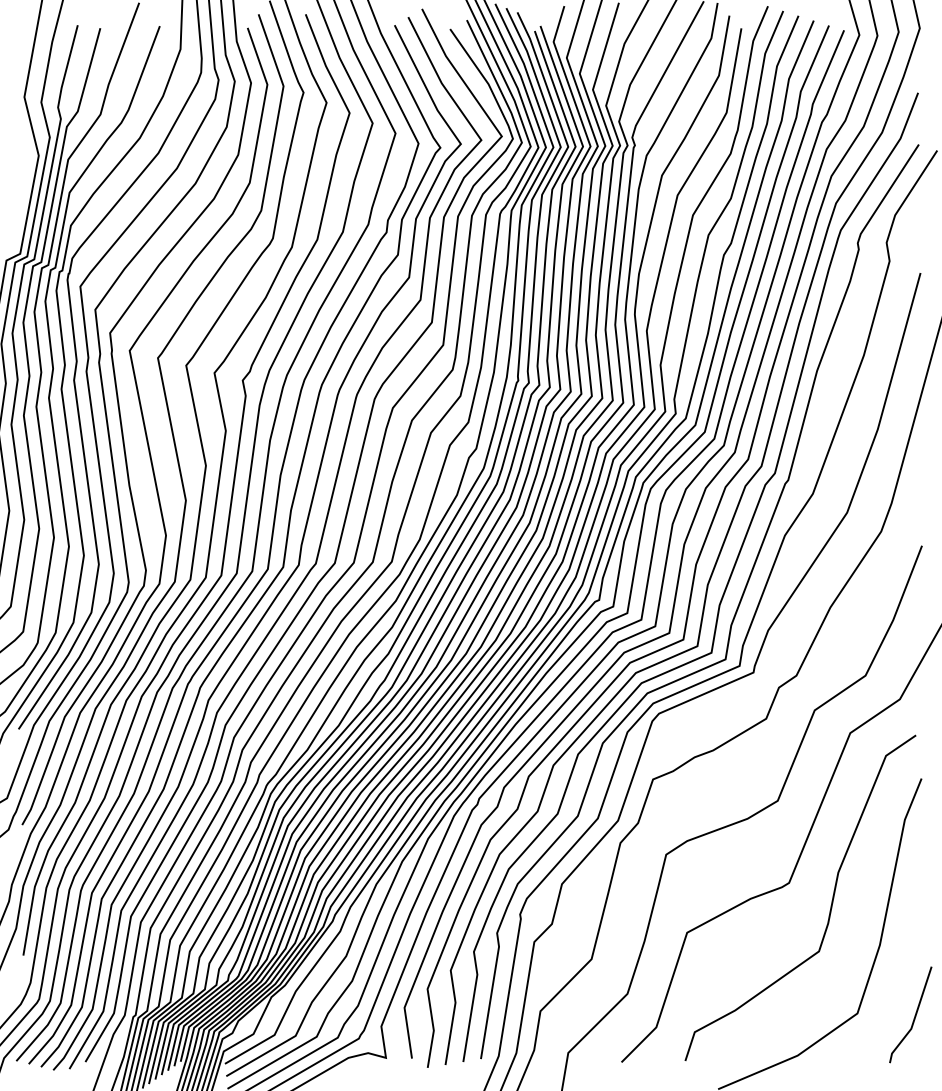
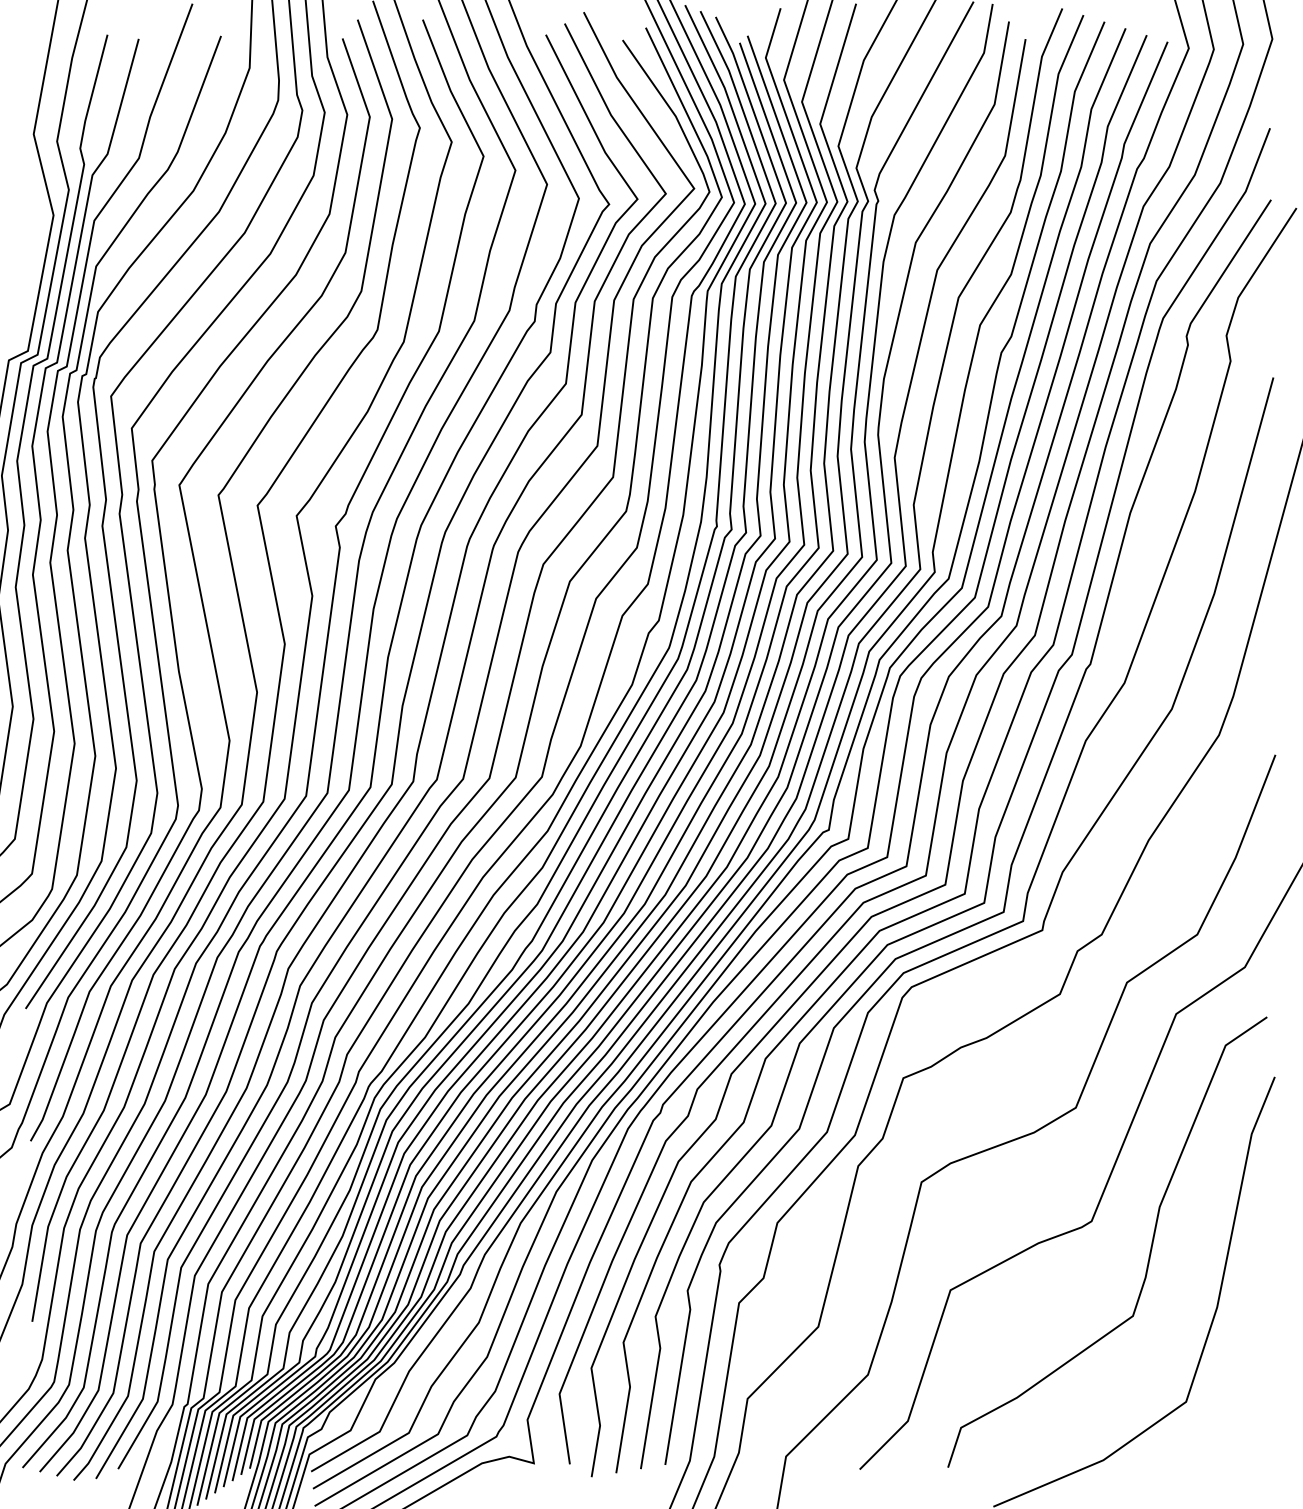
line: (914, 1015) -> (1265, 1404), removed

